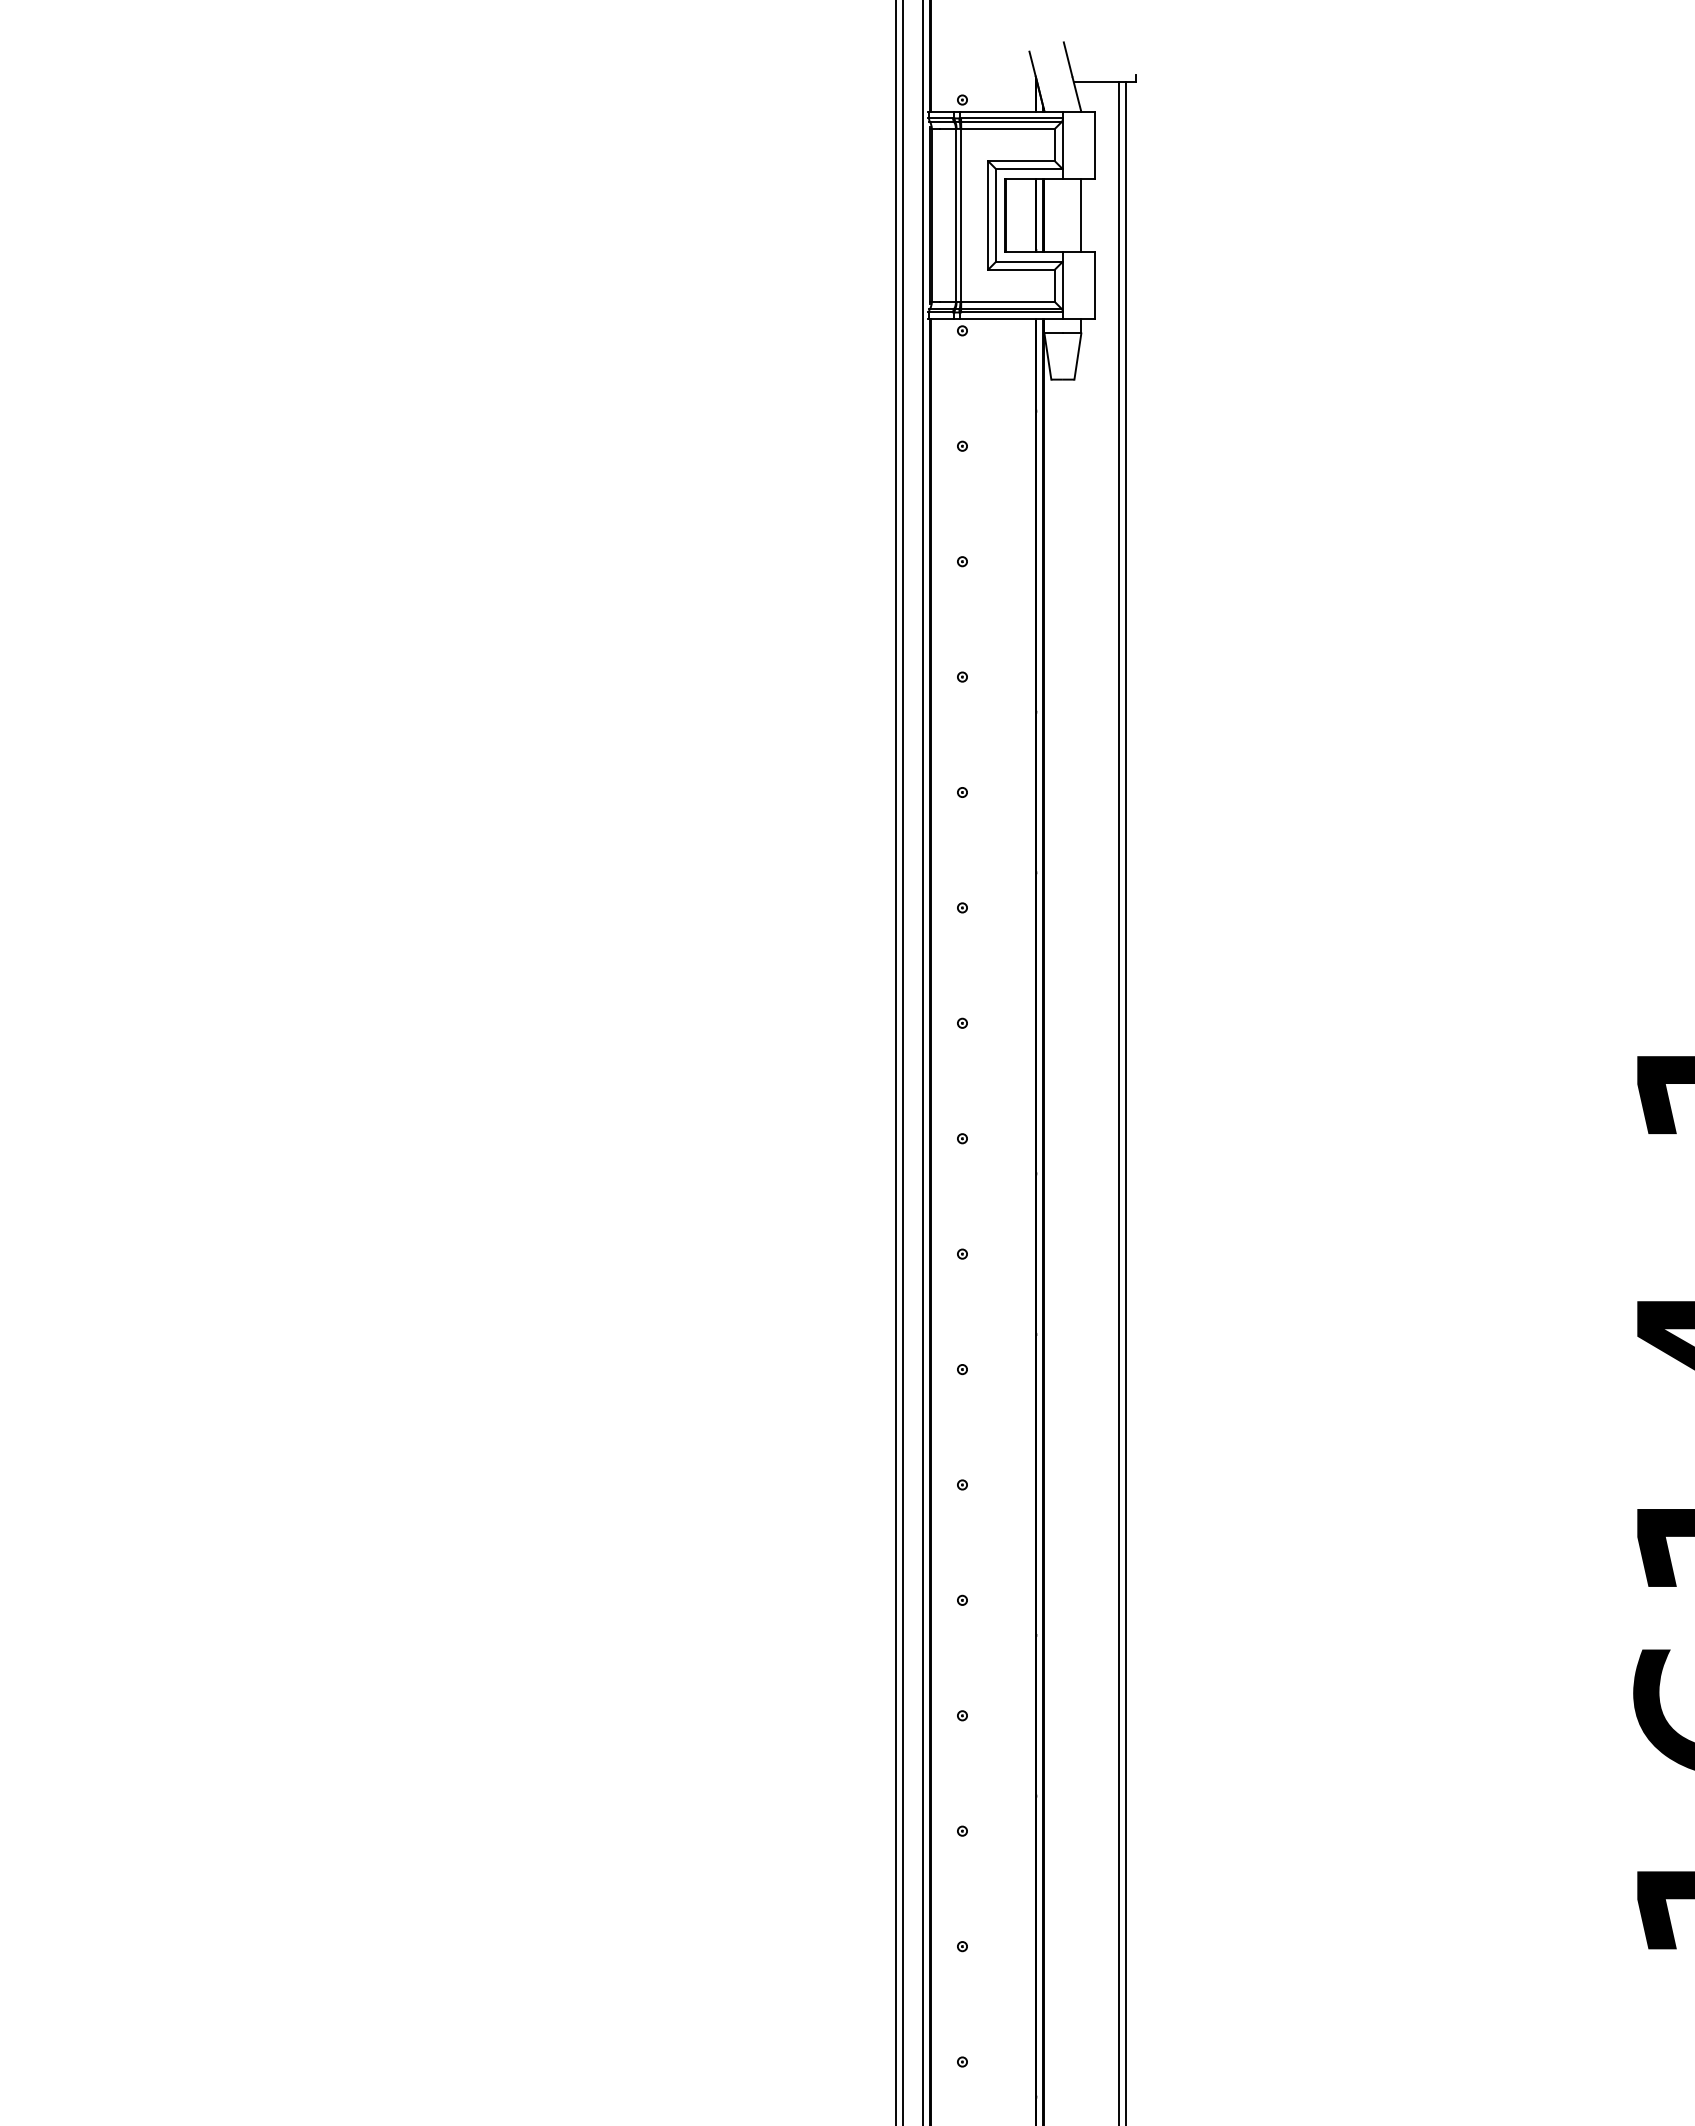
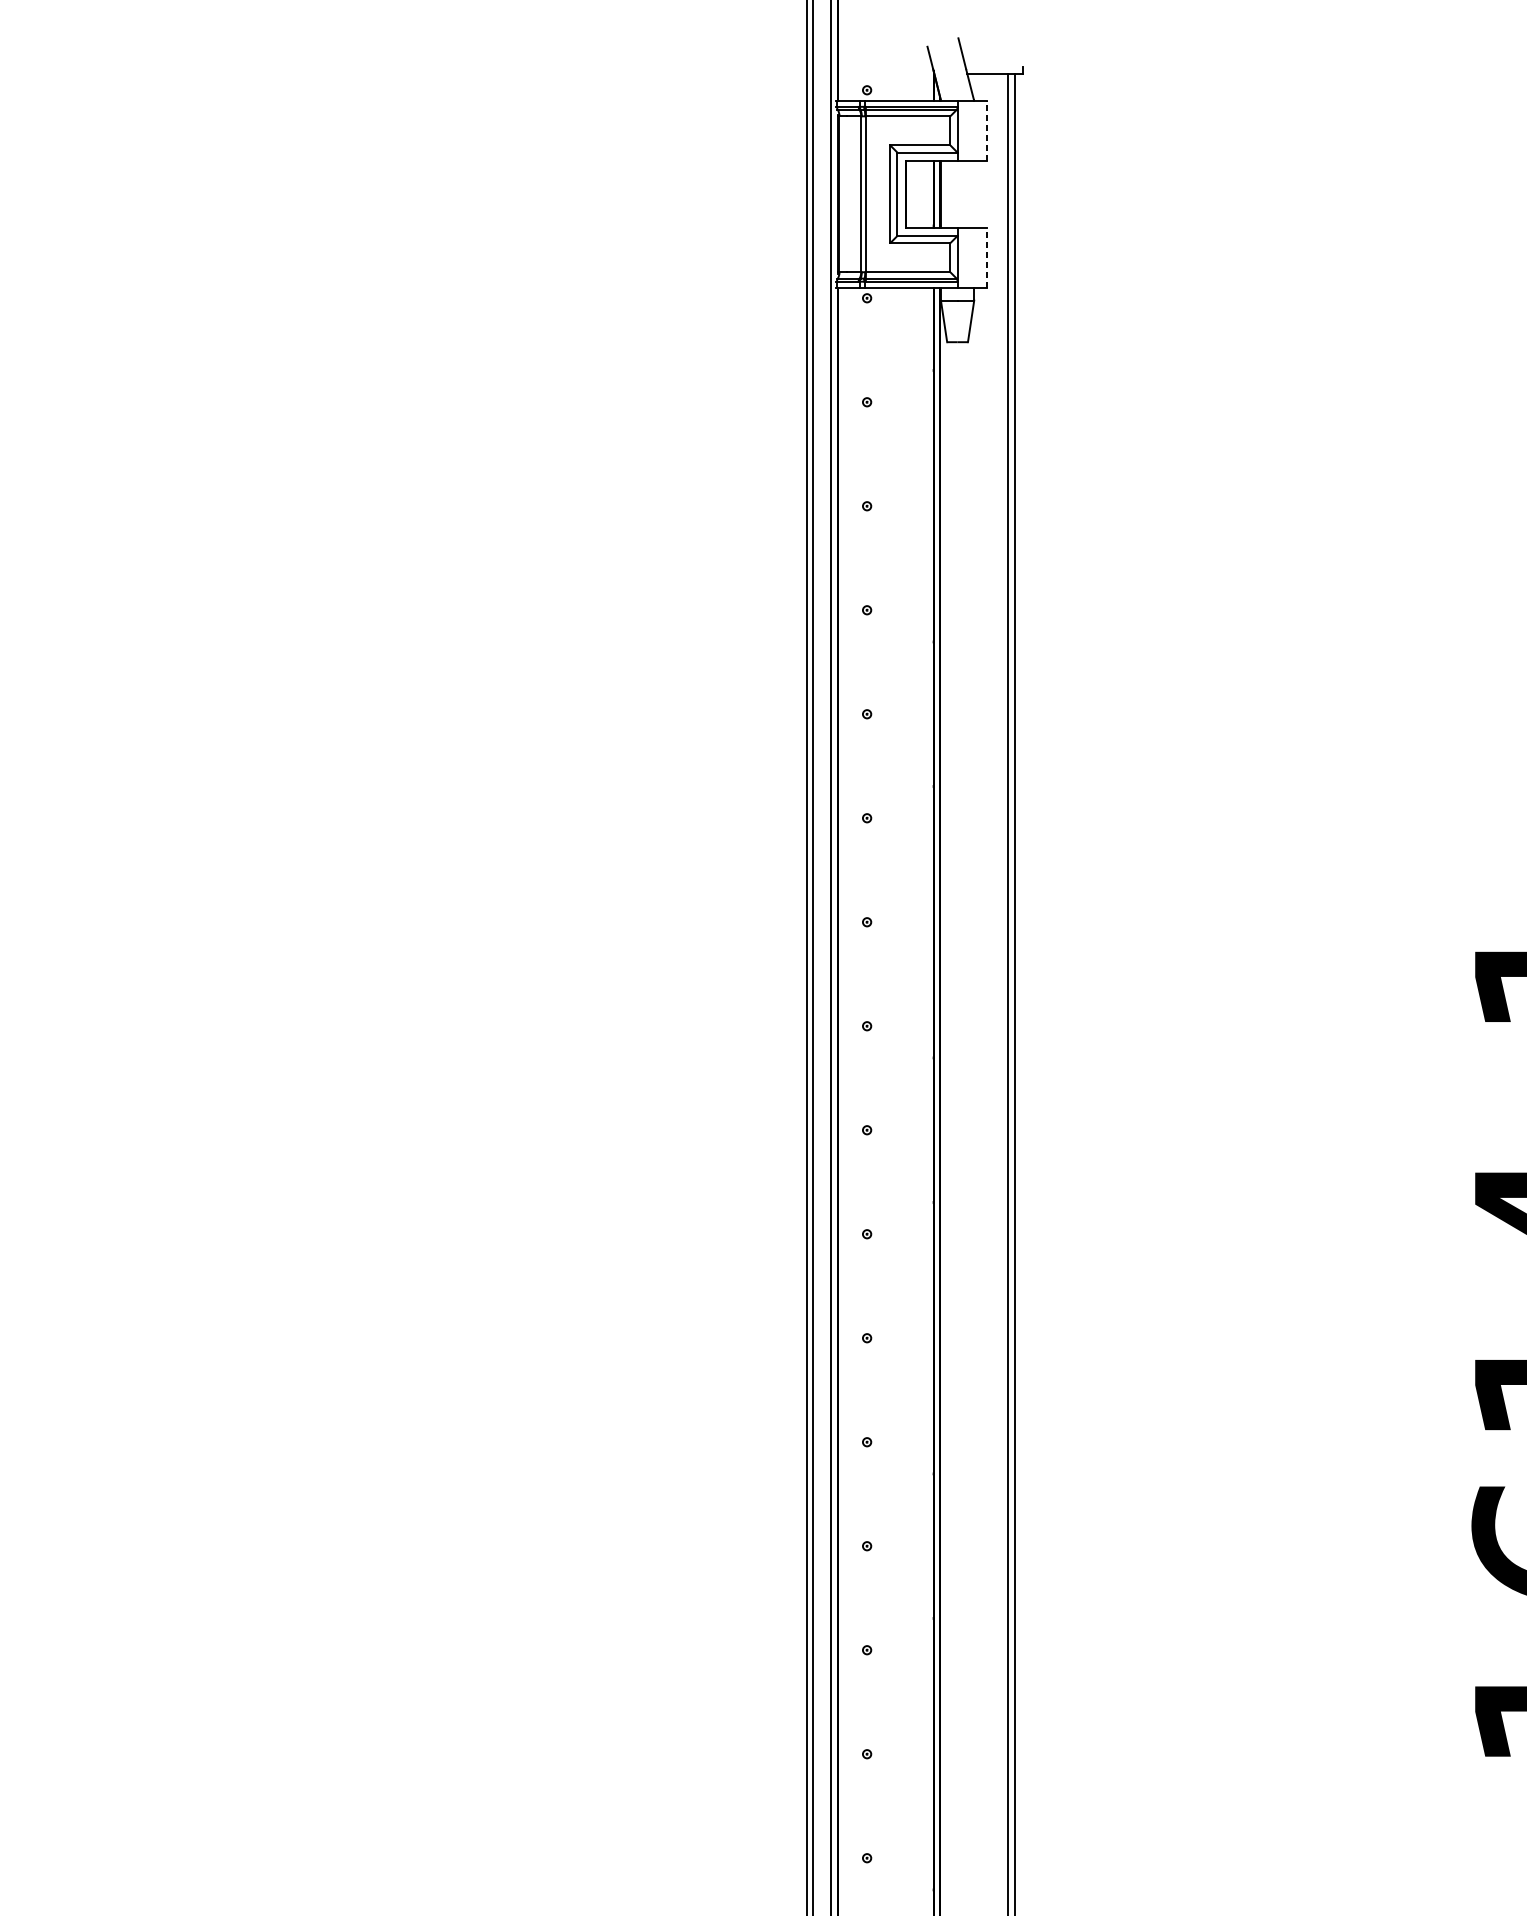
line: (1095, 144) -> (986, 130), solid -> dashed
line: (1081, 215) -> (974, 194), removed
line: (1095, 285) -> (986, 257), solid -> dashed

